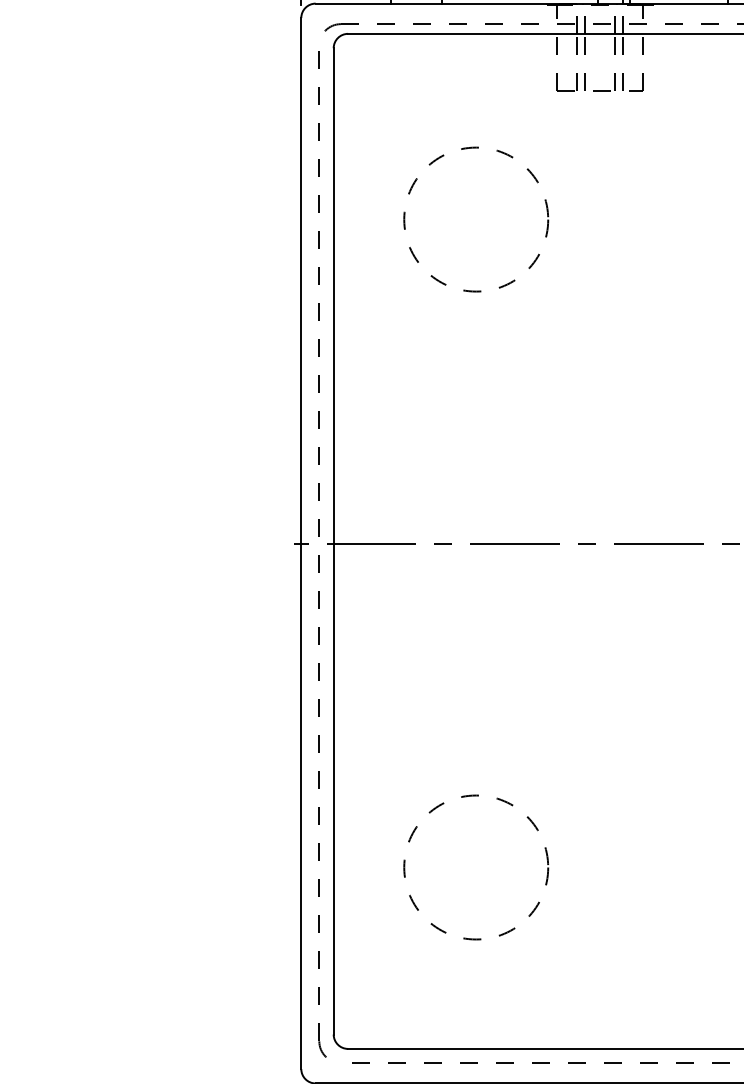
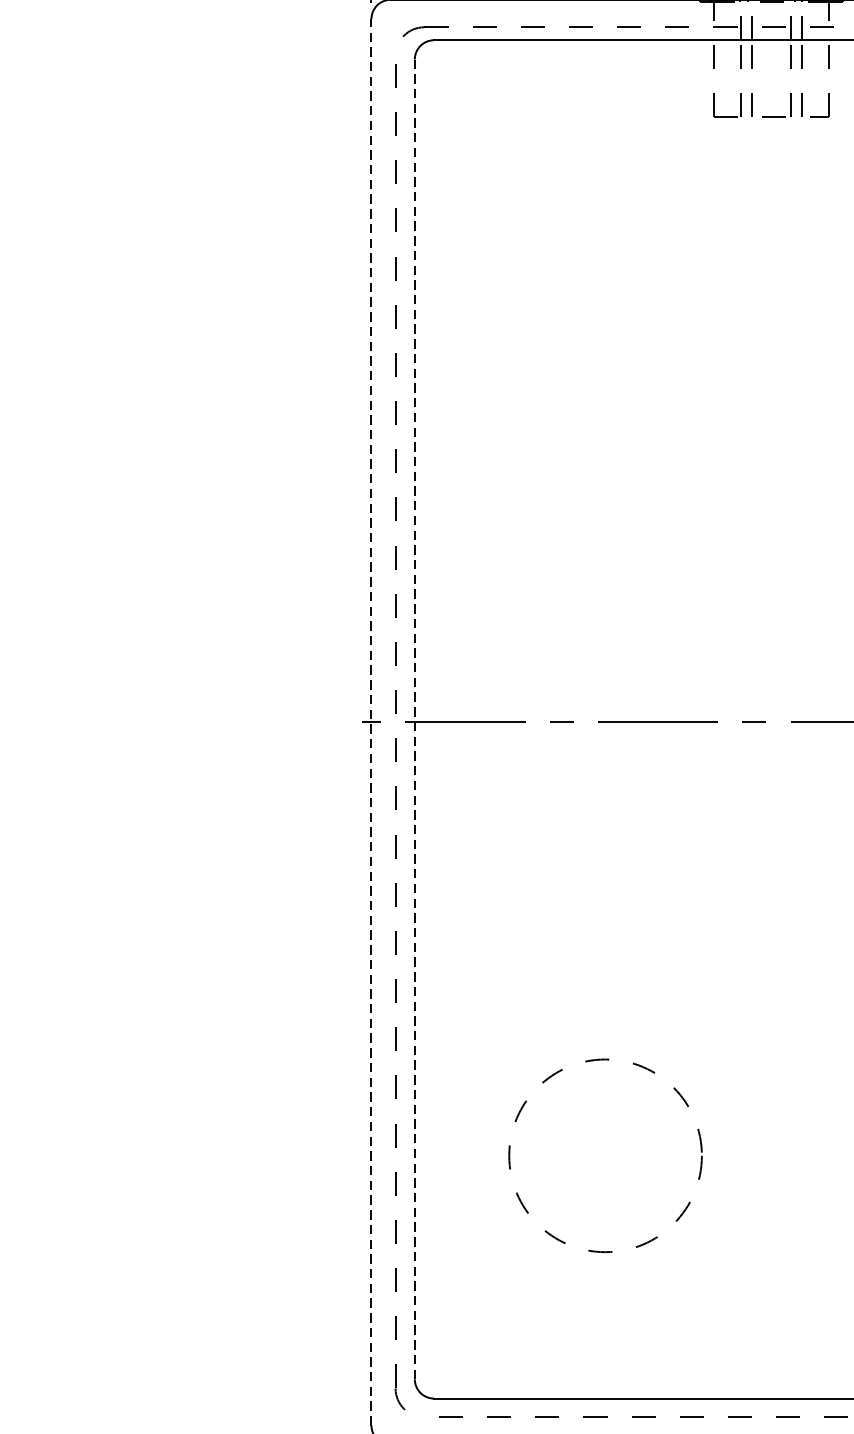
circle: (476, 219) -> (605, 288), removed
line: (333, 541) -> (414, 719), solid -> dashed
line: (301, 543) -> (371, 722), solid -> dashed

